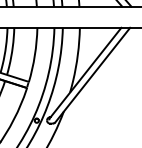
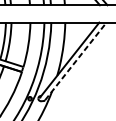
line: (93, 74) -> (76, 60), solid -> dashed

